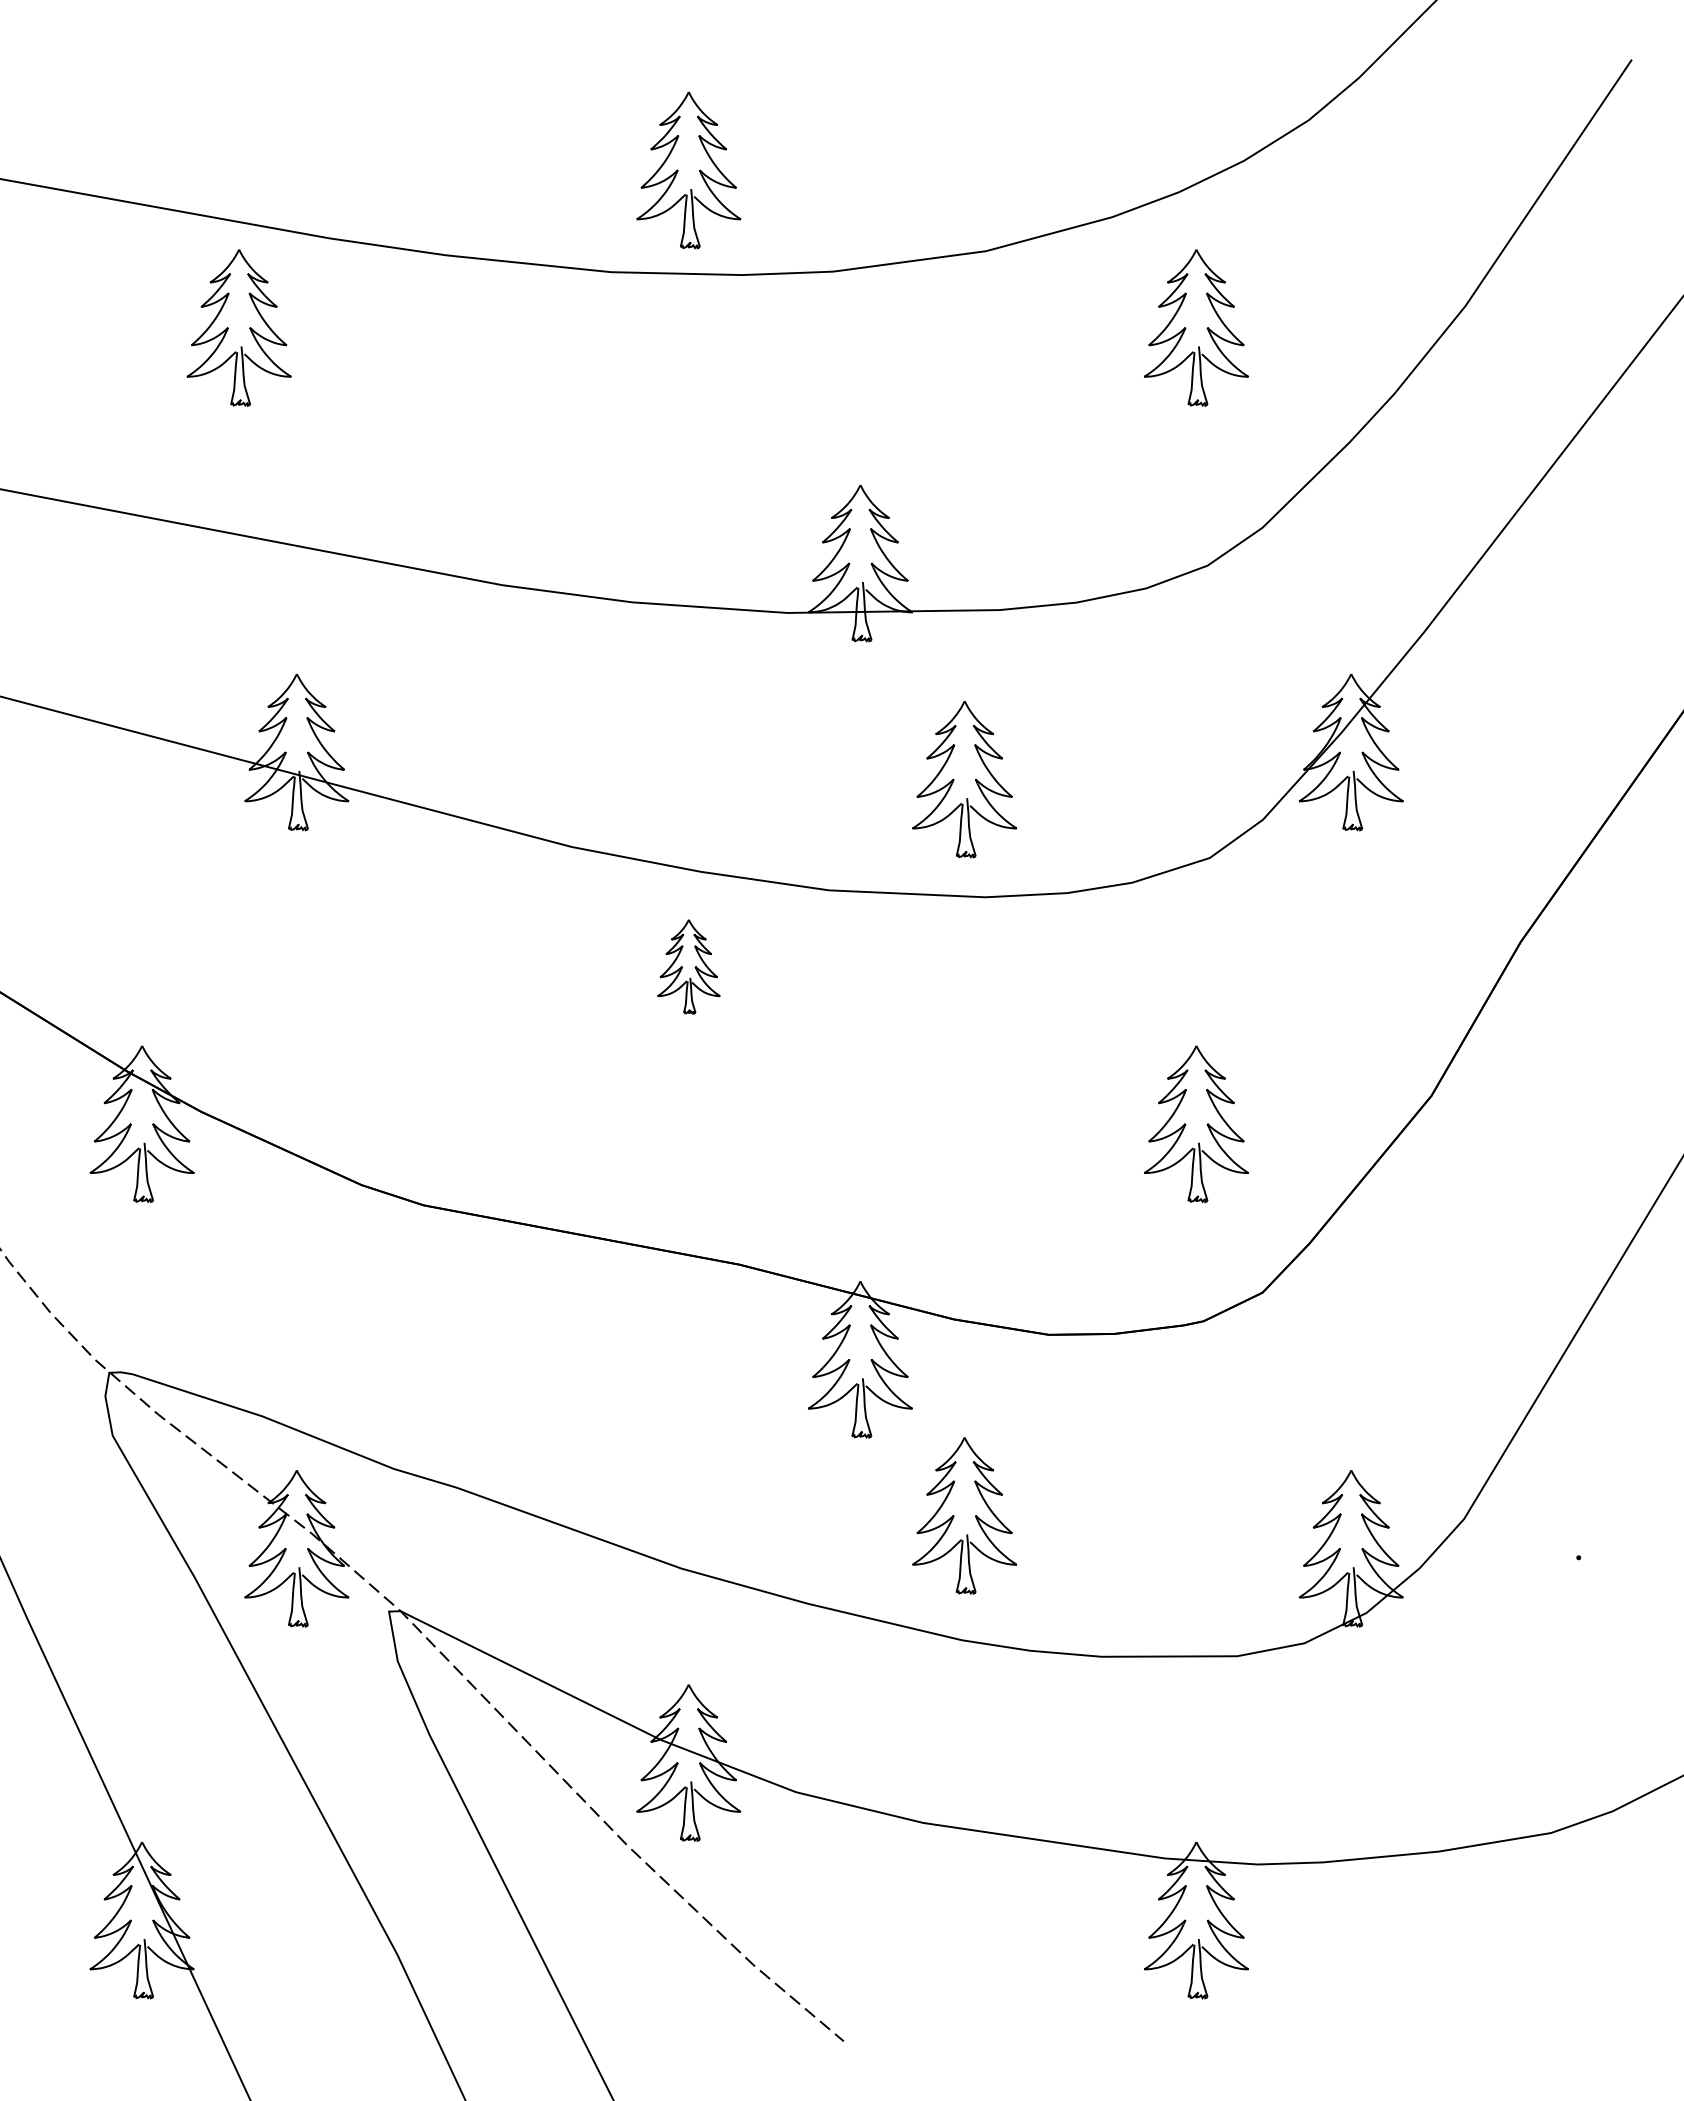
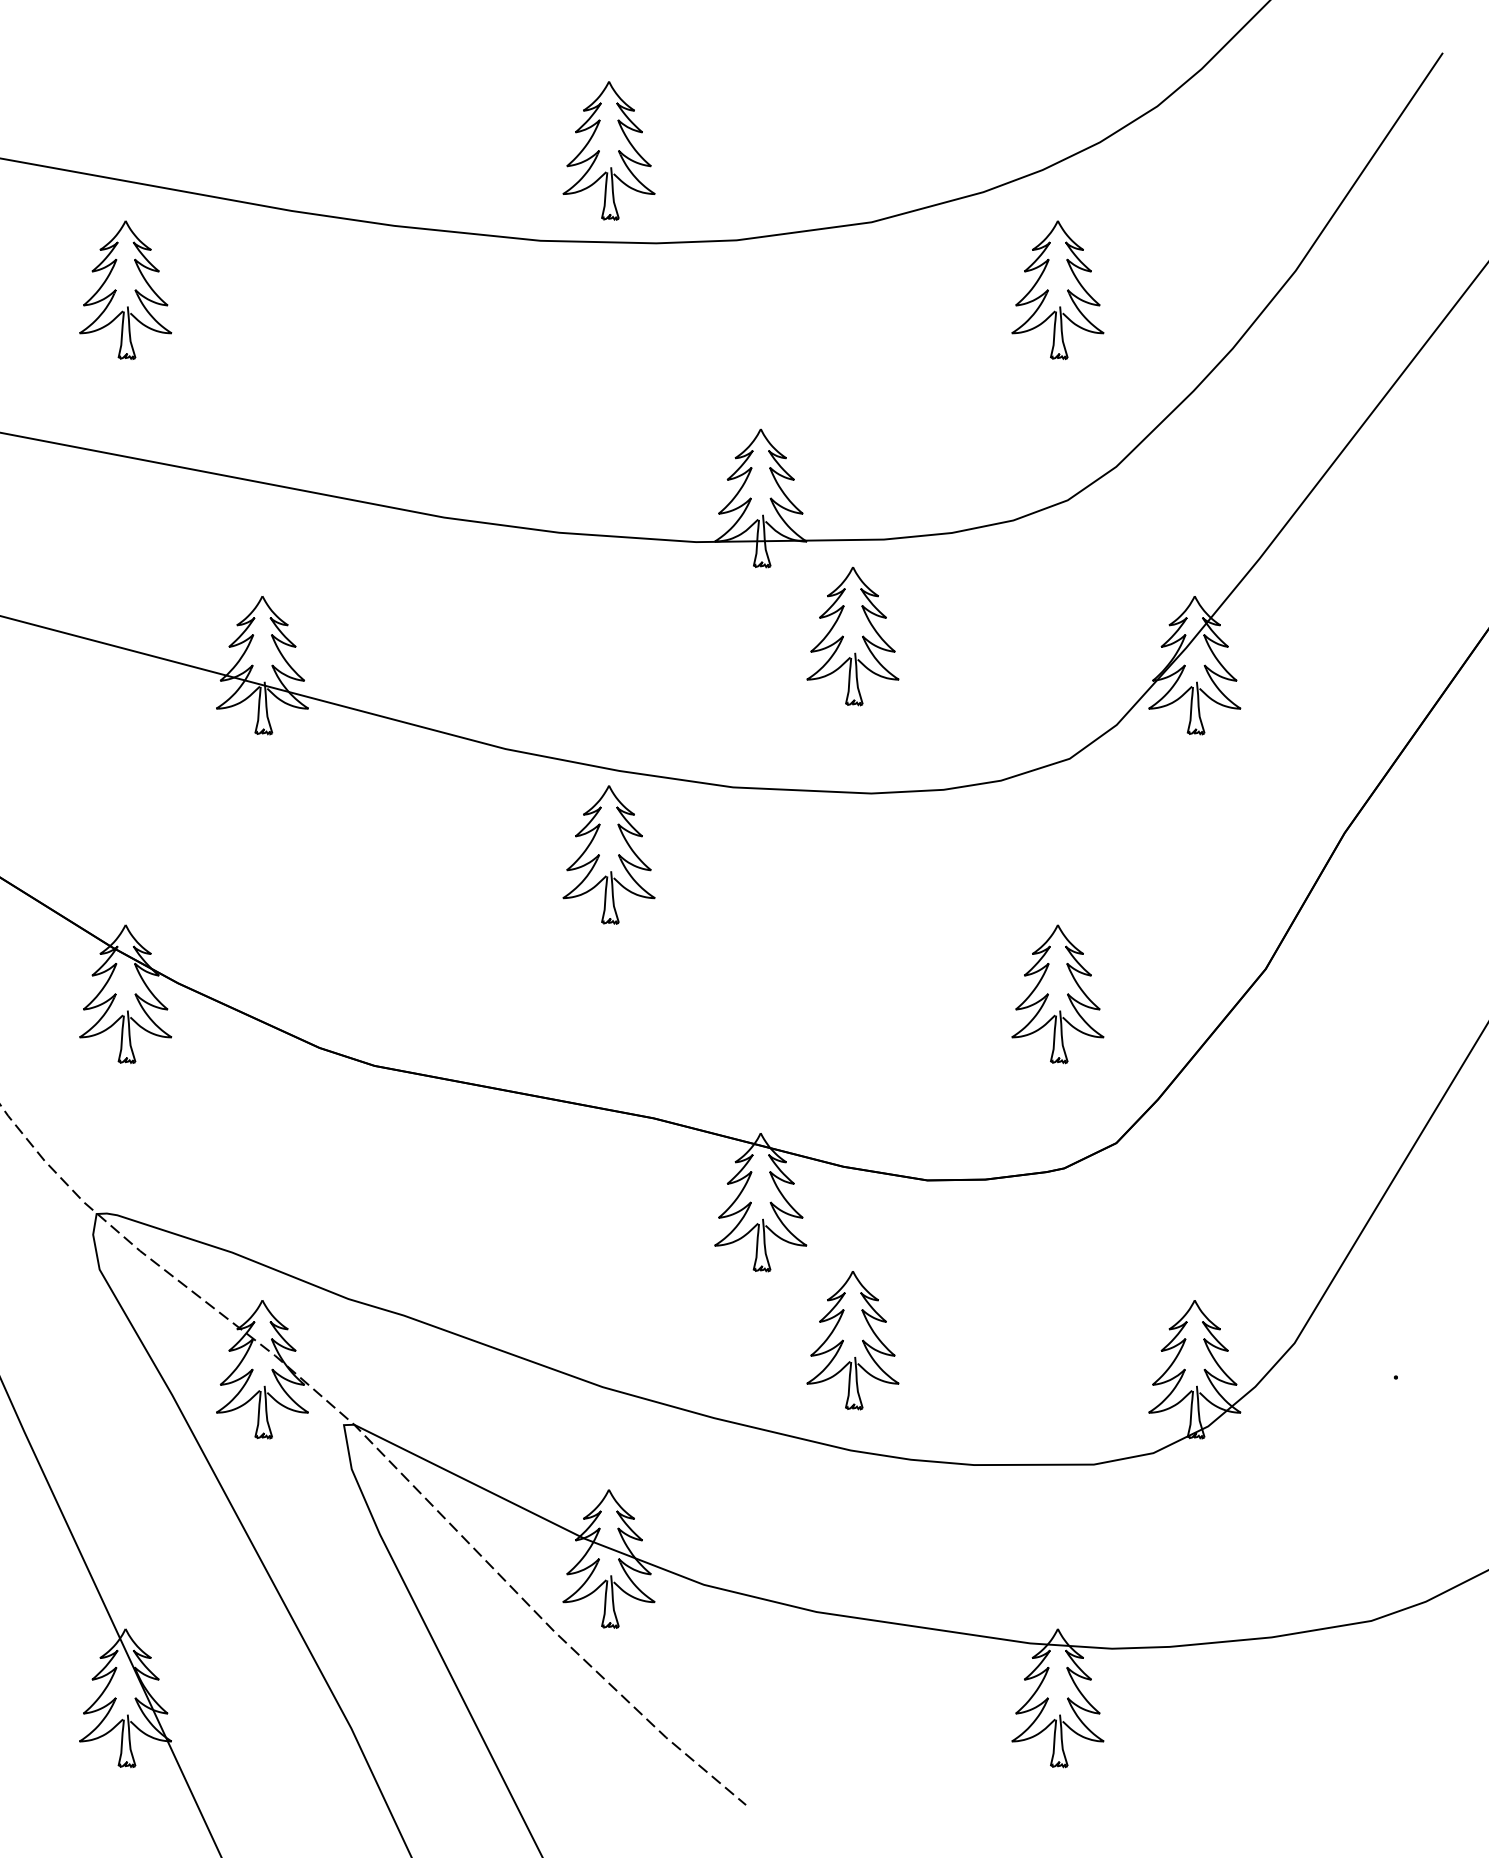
part: (238, 327) -> (125, 289), moved
part: (964, 779) -> (852, 636), moved
part: (688, 966) -> (608, 854), size x1.67

